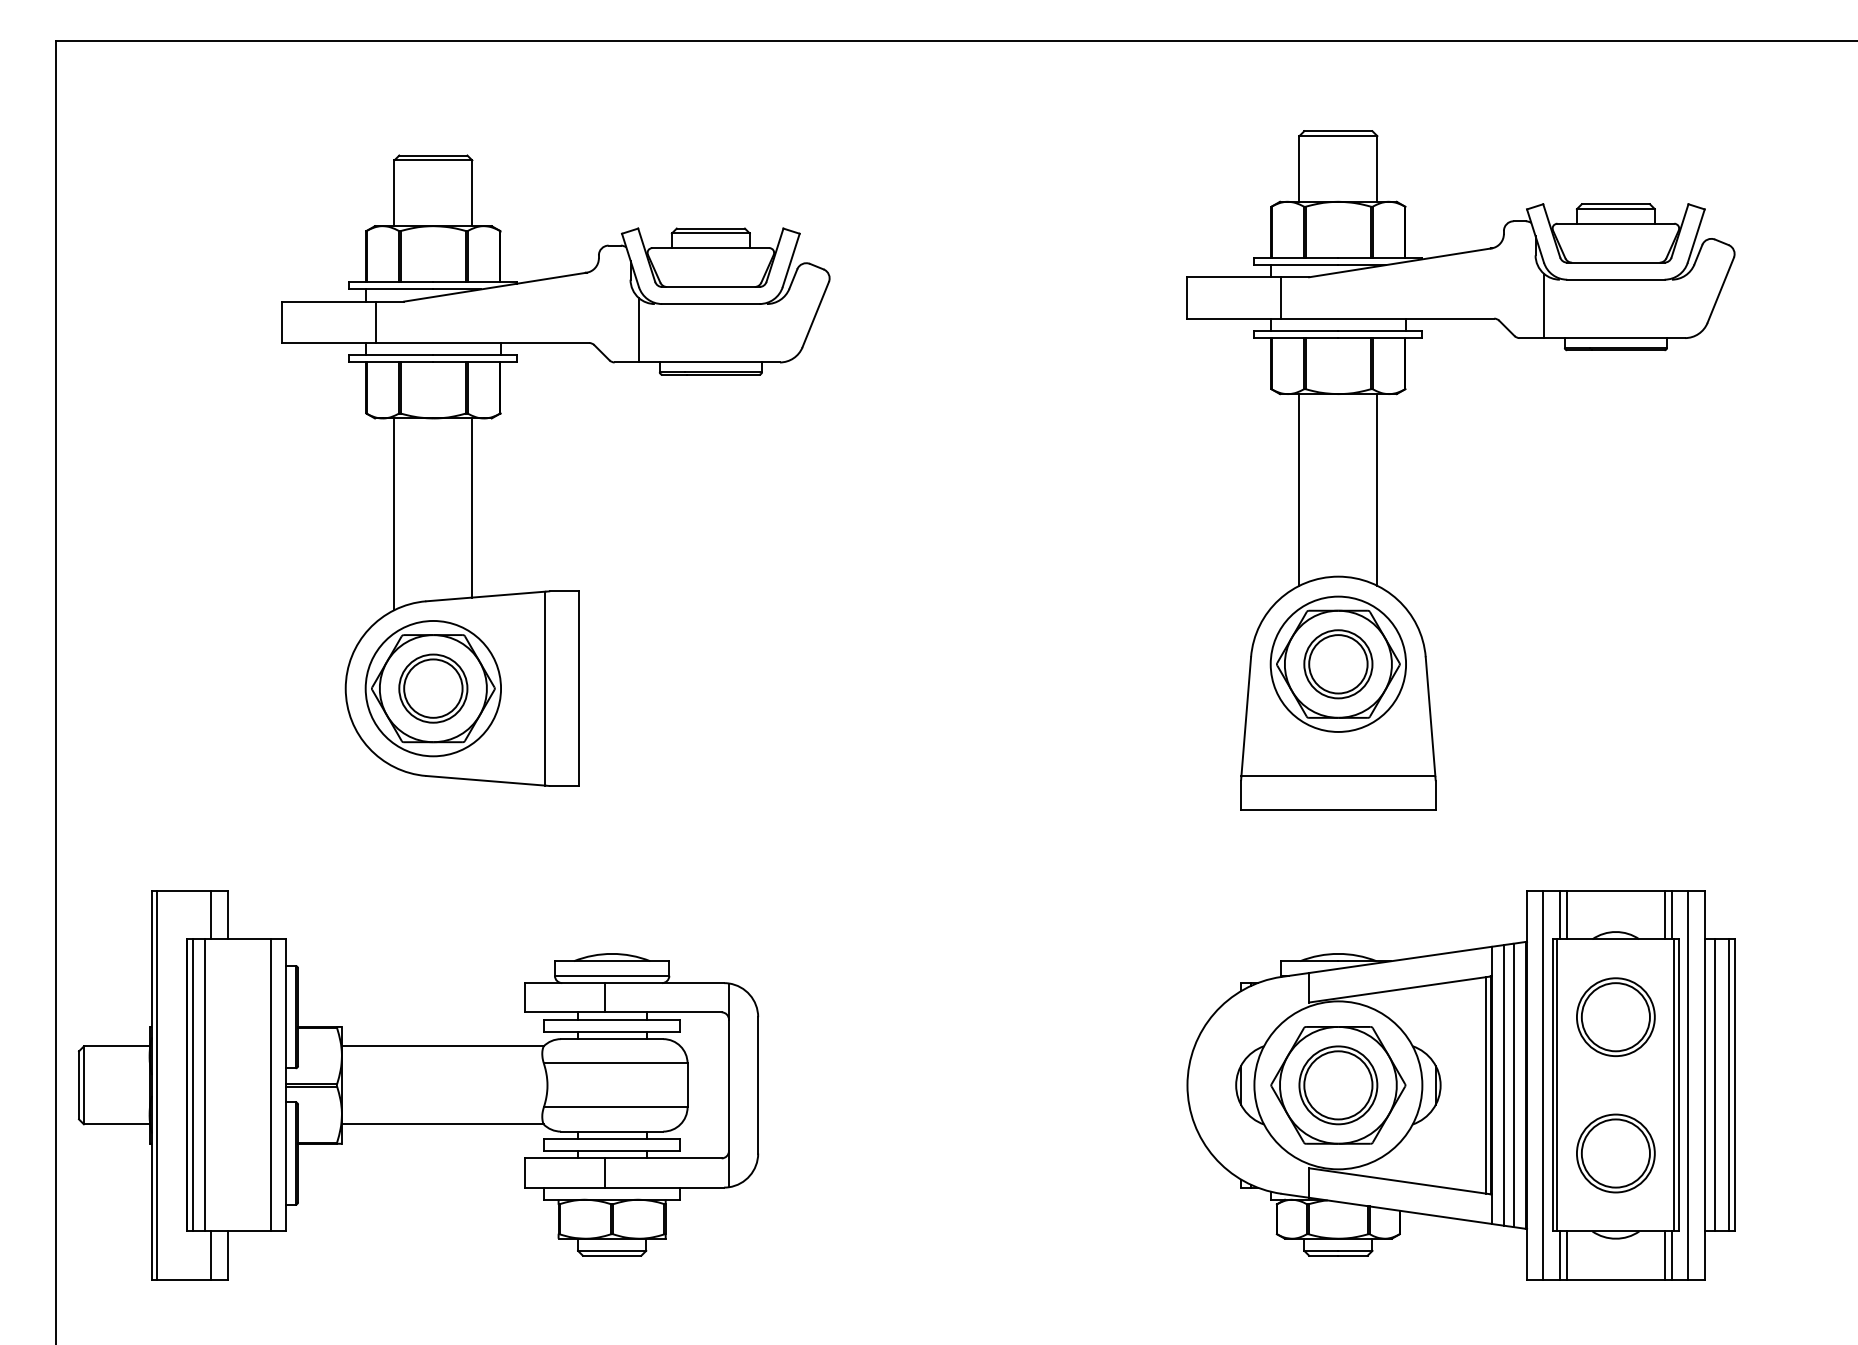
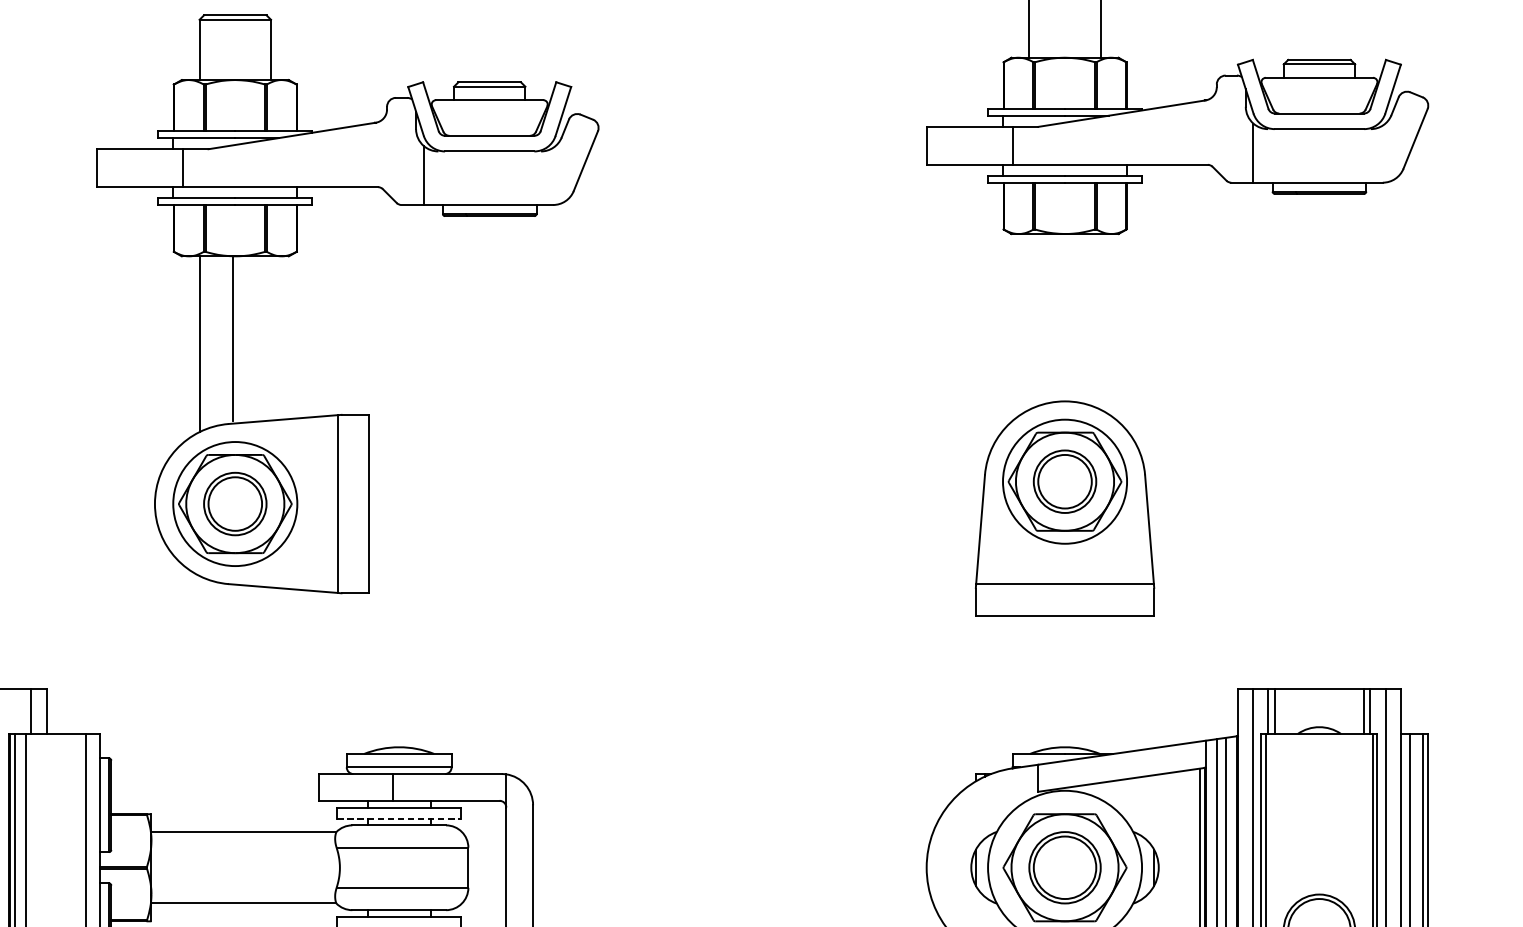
line: (1299, 489) -> (1029, 321), removed
line: (1377, 489) -> (1100, 321), removed
line: (472, 507) -> (232, 337), moved
part: (1615, 1016) -> (1319, 804), removed
line: (612, 1031) -> (399, 818), solid -> dashed

